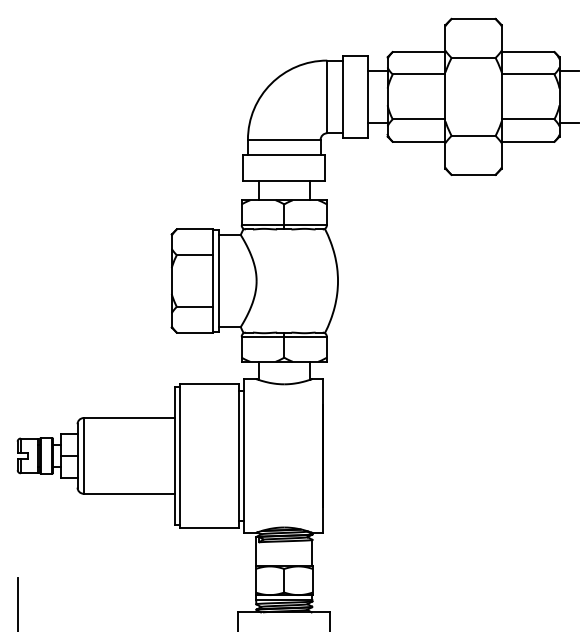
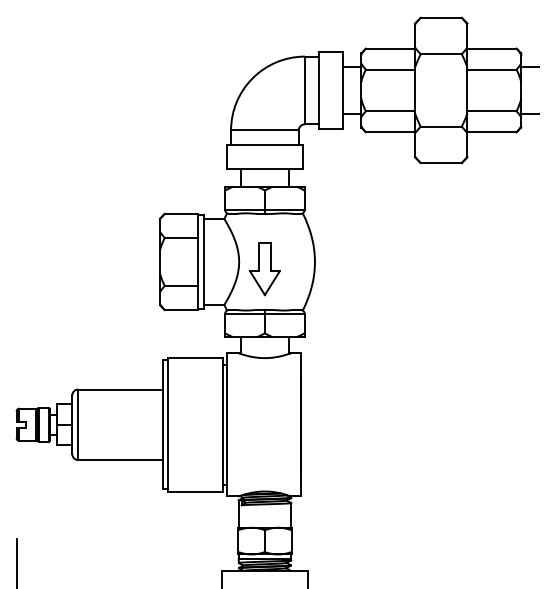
part: (284, 288) -> (265, 268), added

